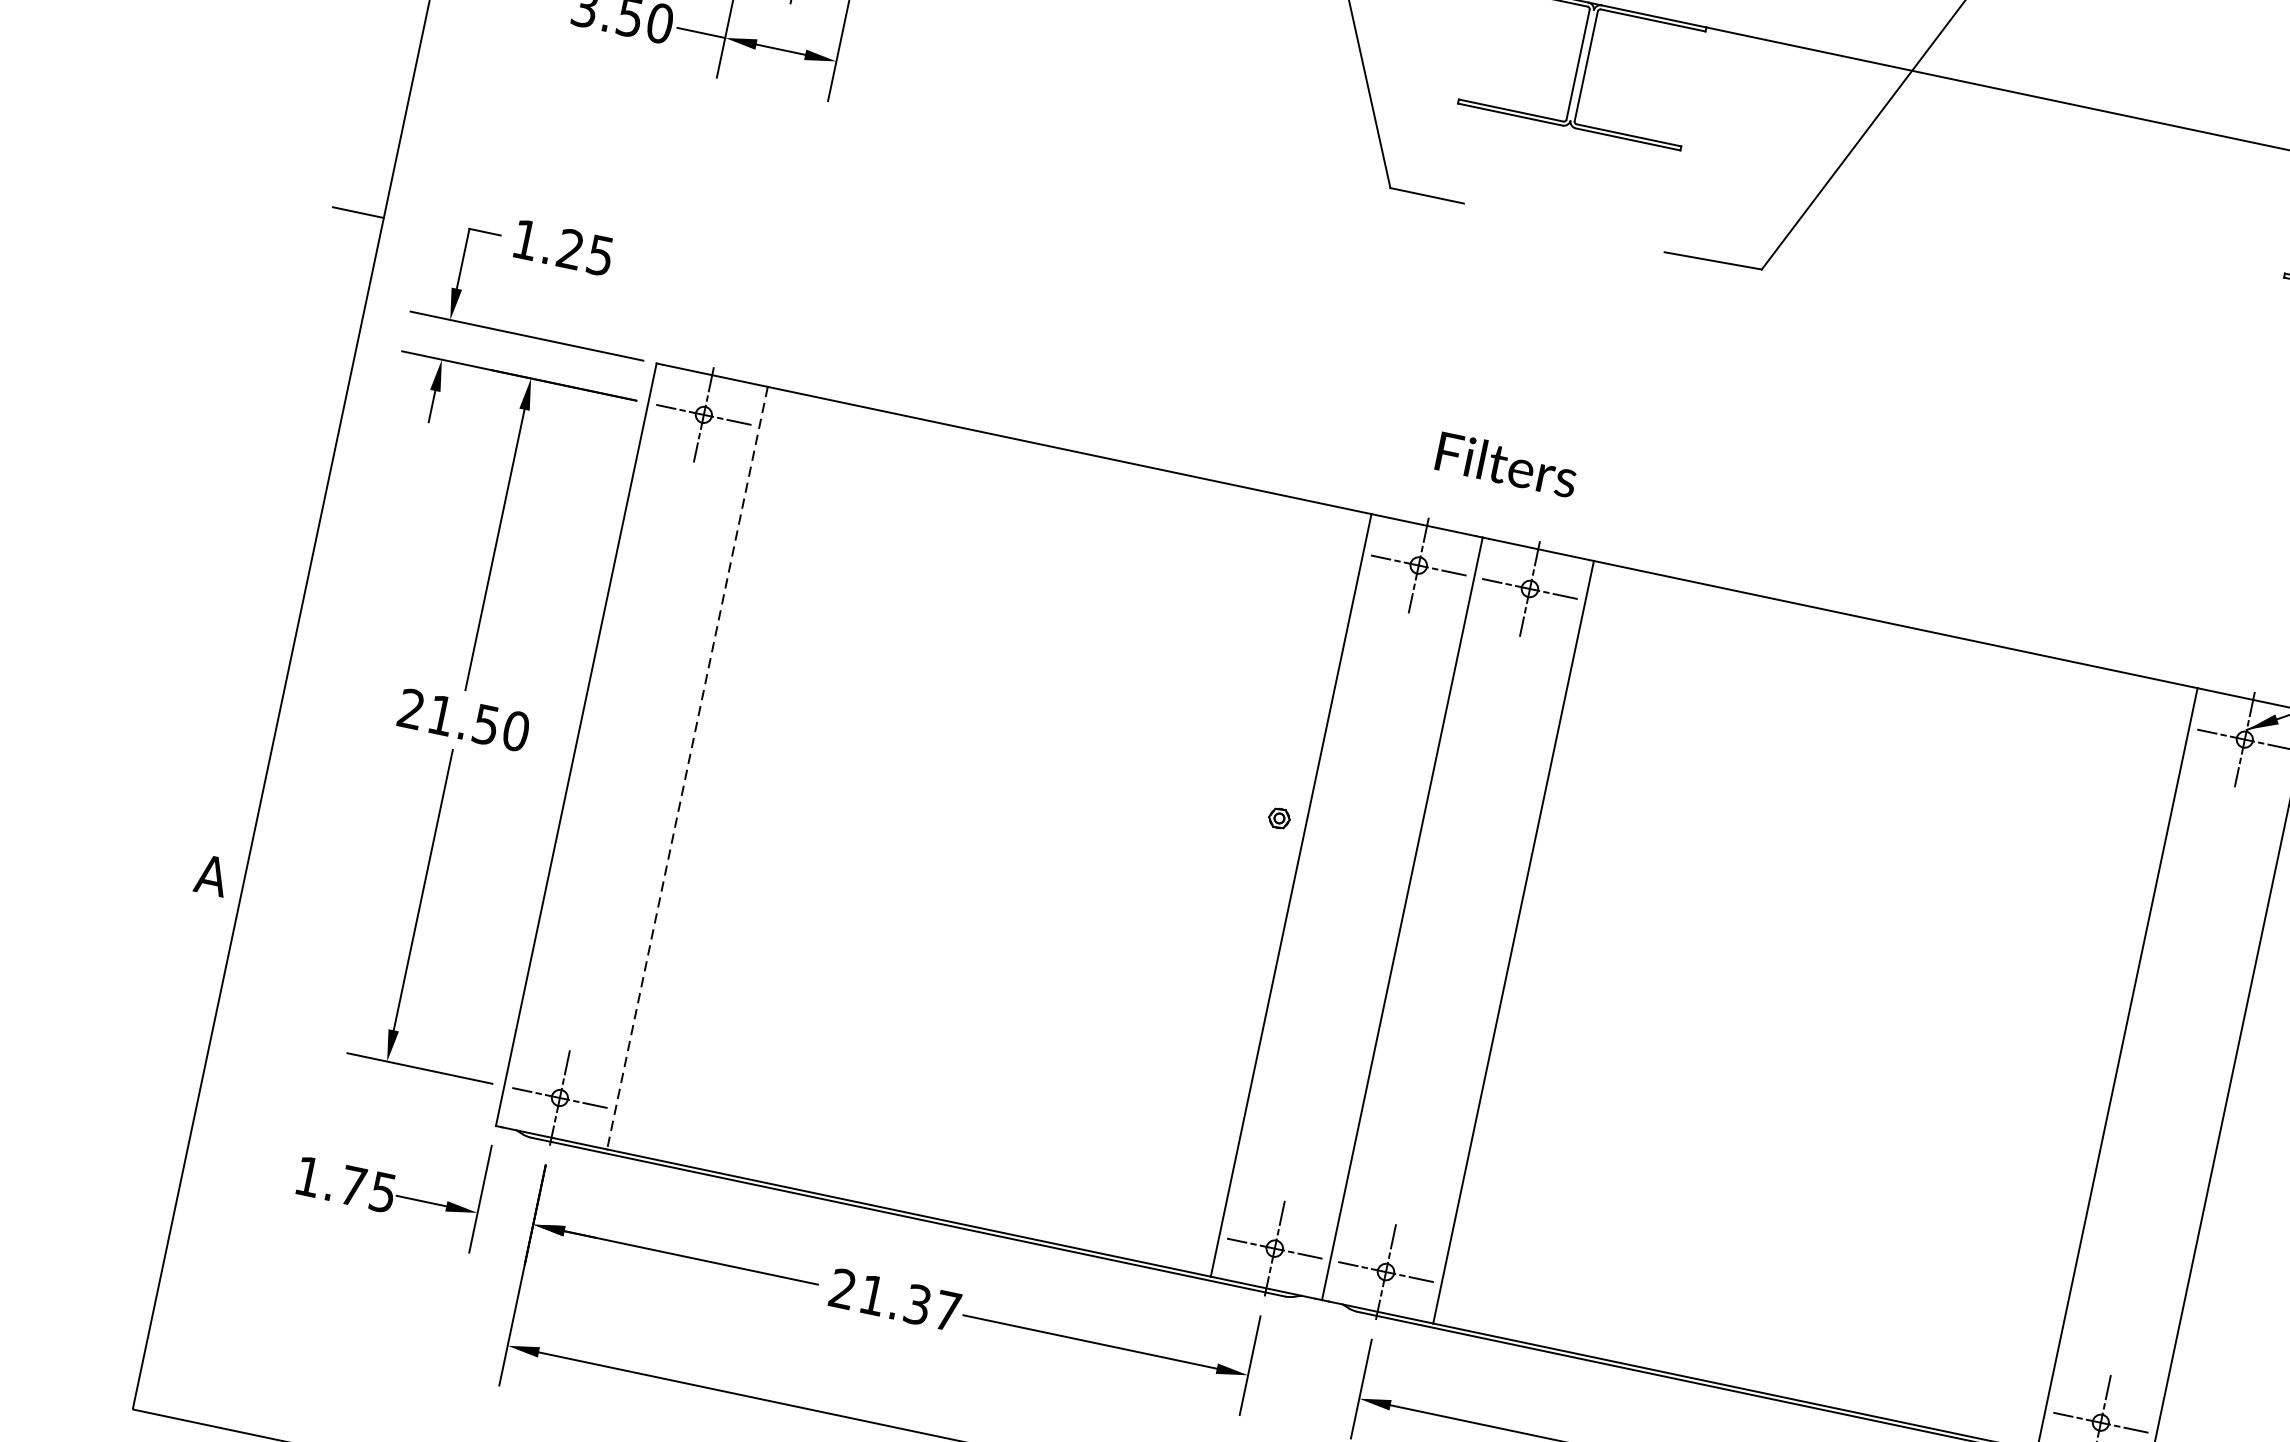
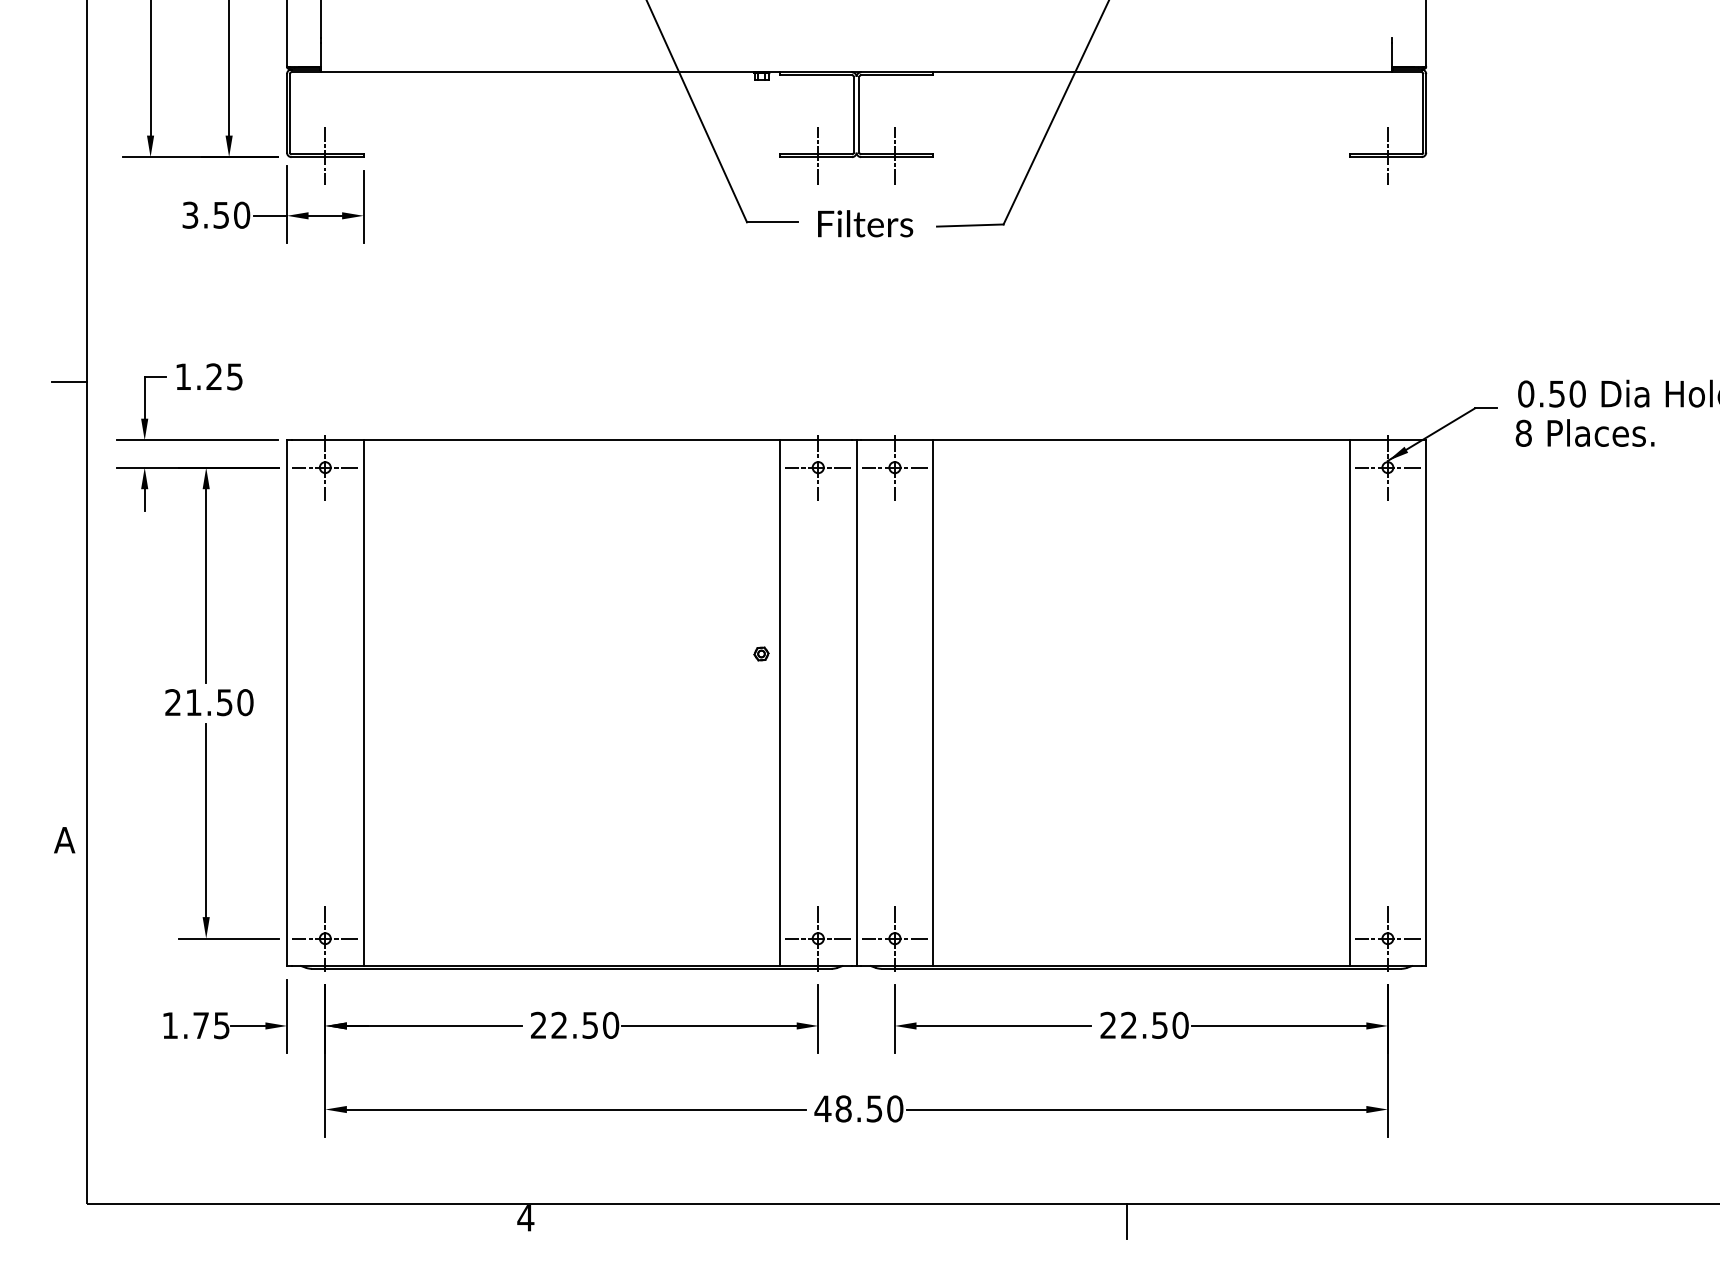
line: (1514, 112) -> (818, 155), added
line: (1624, 136) -> (894, 155), added
text: (1507, 464) -> (865, 223), moved
line: (687, 768) -> (363, 703), dashed -> solid
text: (910, 1301) -> (585, 1024), 21.37 -> 22.50

